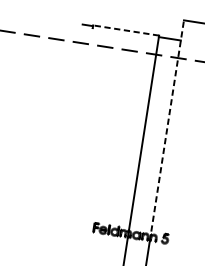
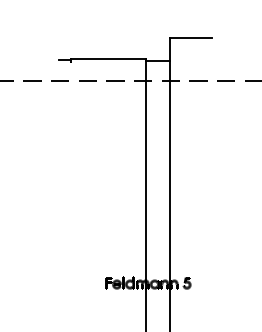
line: (125, 30) -> (107, 59), dashed -> solid
line: (167, 130) -> (170, 162), dashed -> solid

